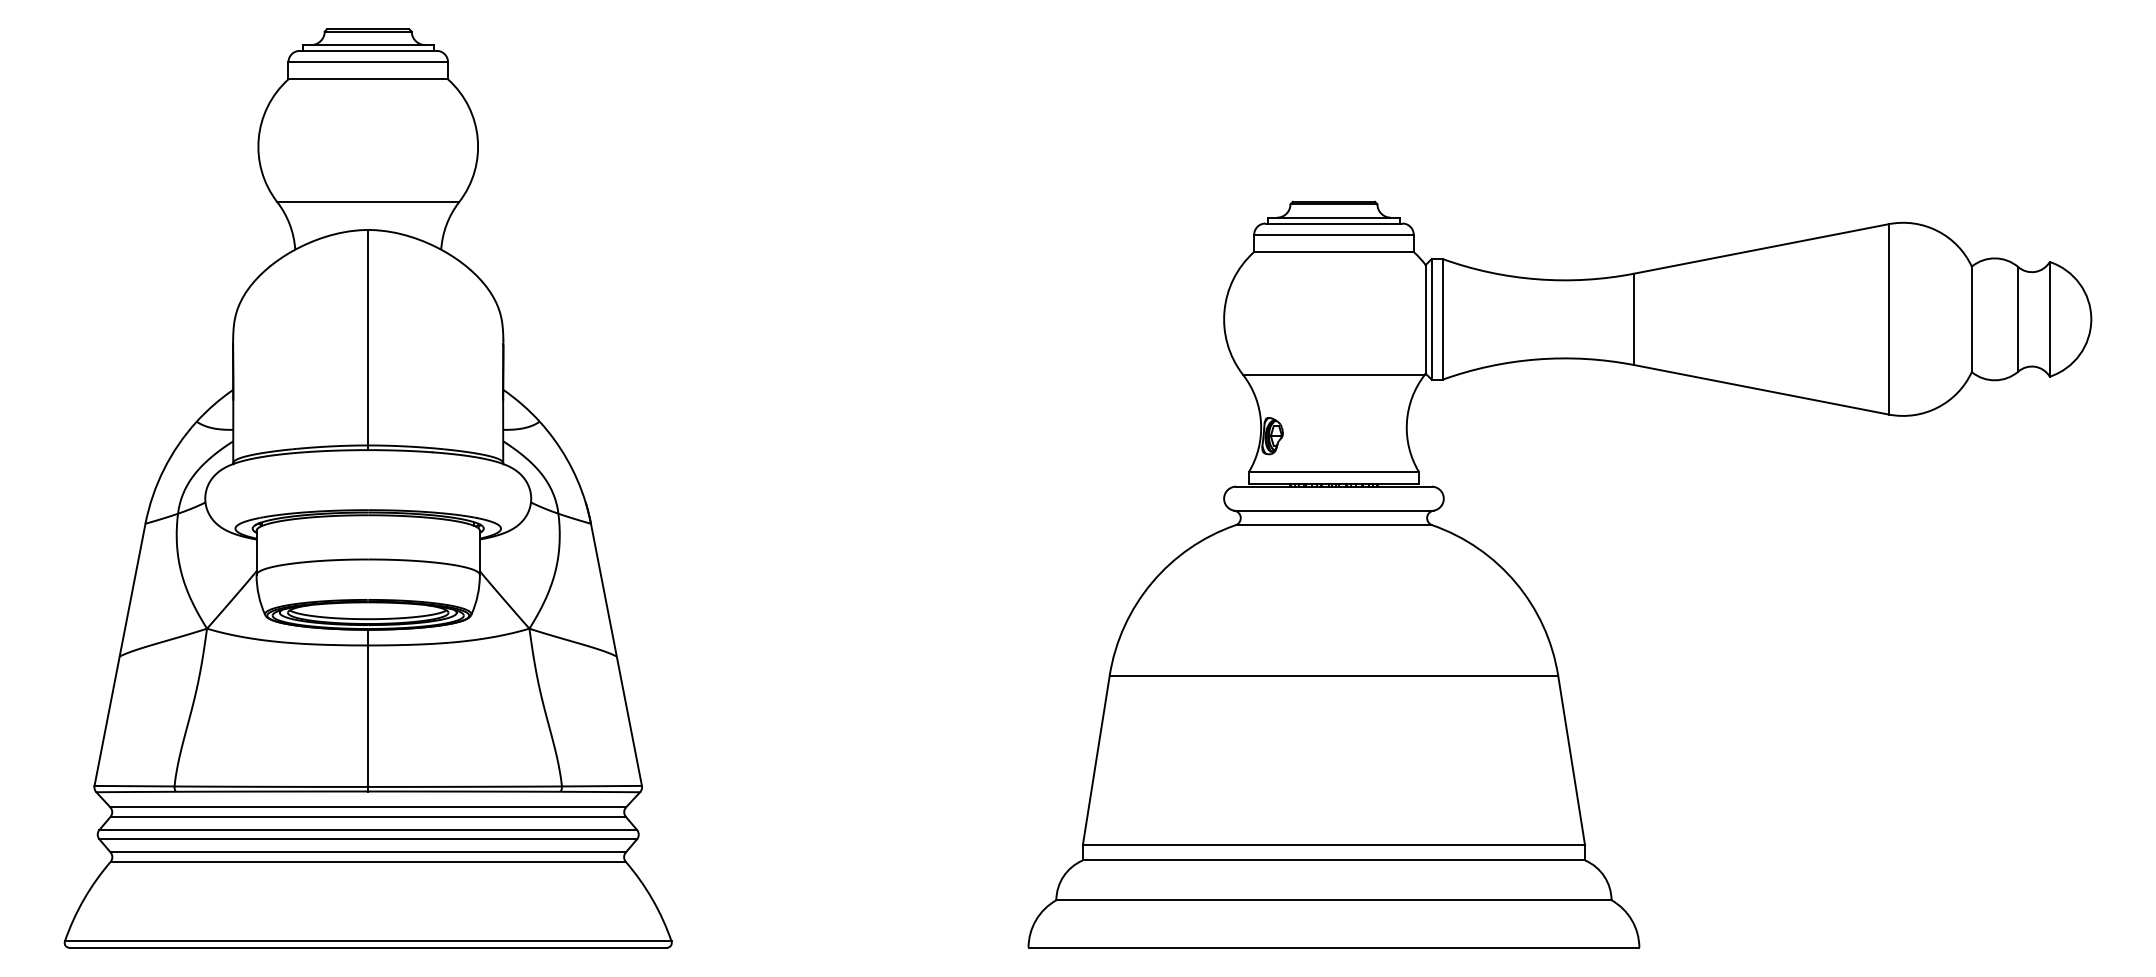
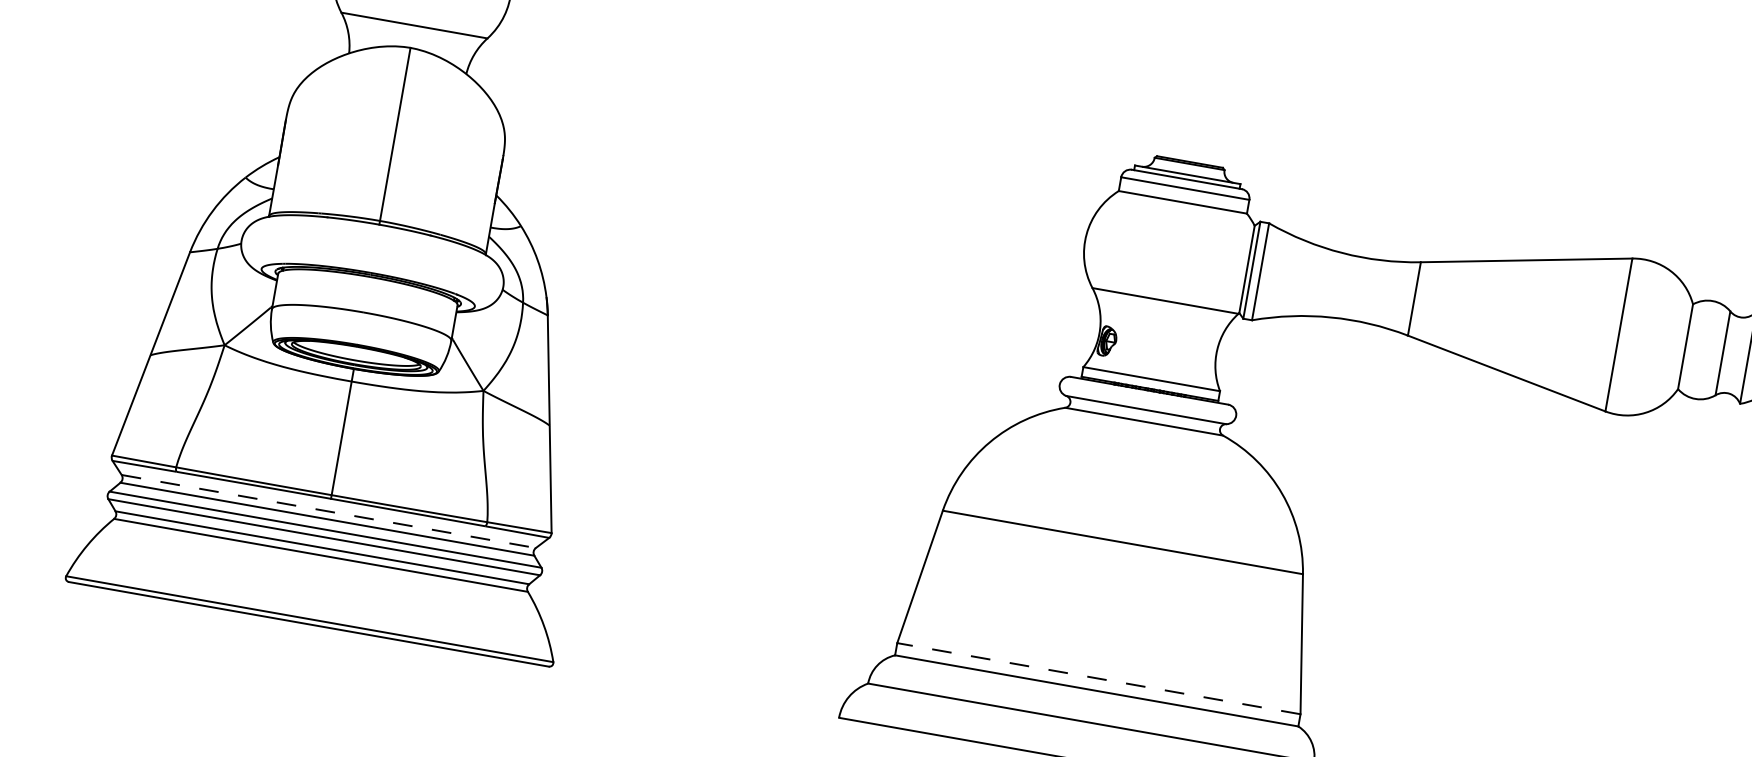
line: (368, 807) -> (328, 511), solid -> dashed
line: (1333, 845) -> (1098, 678), solid -> dashed

